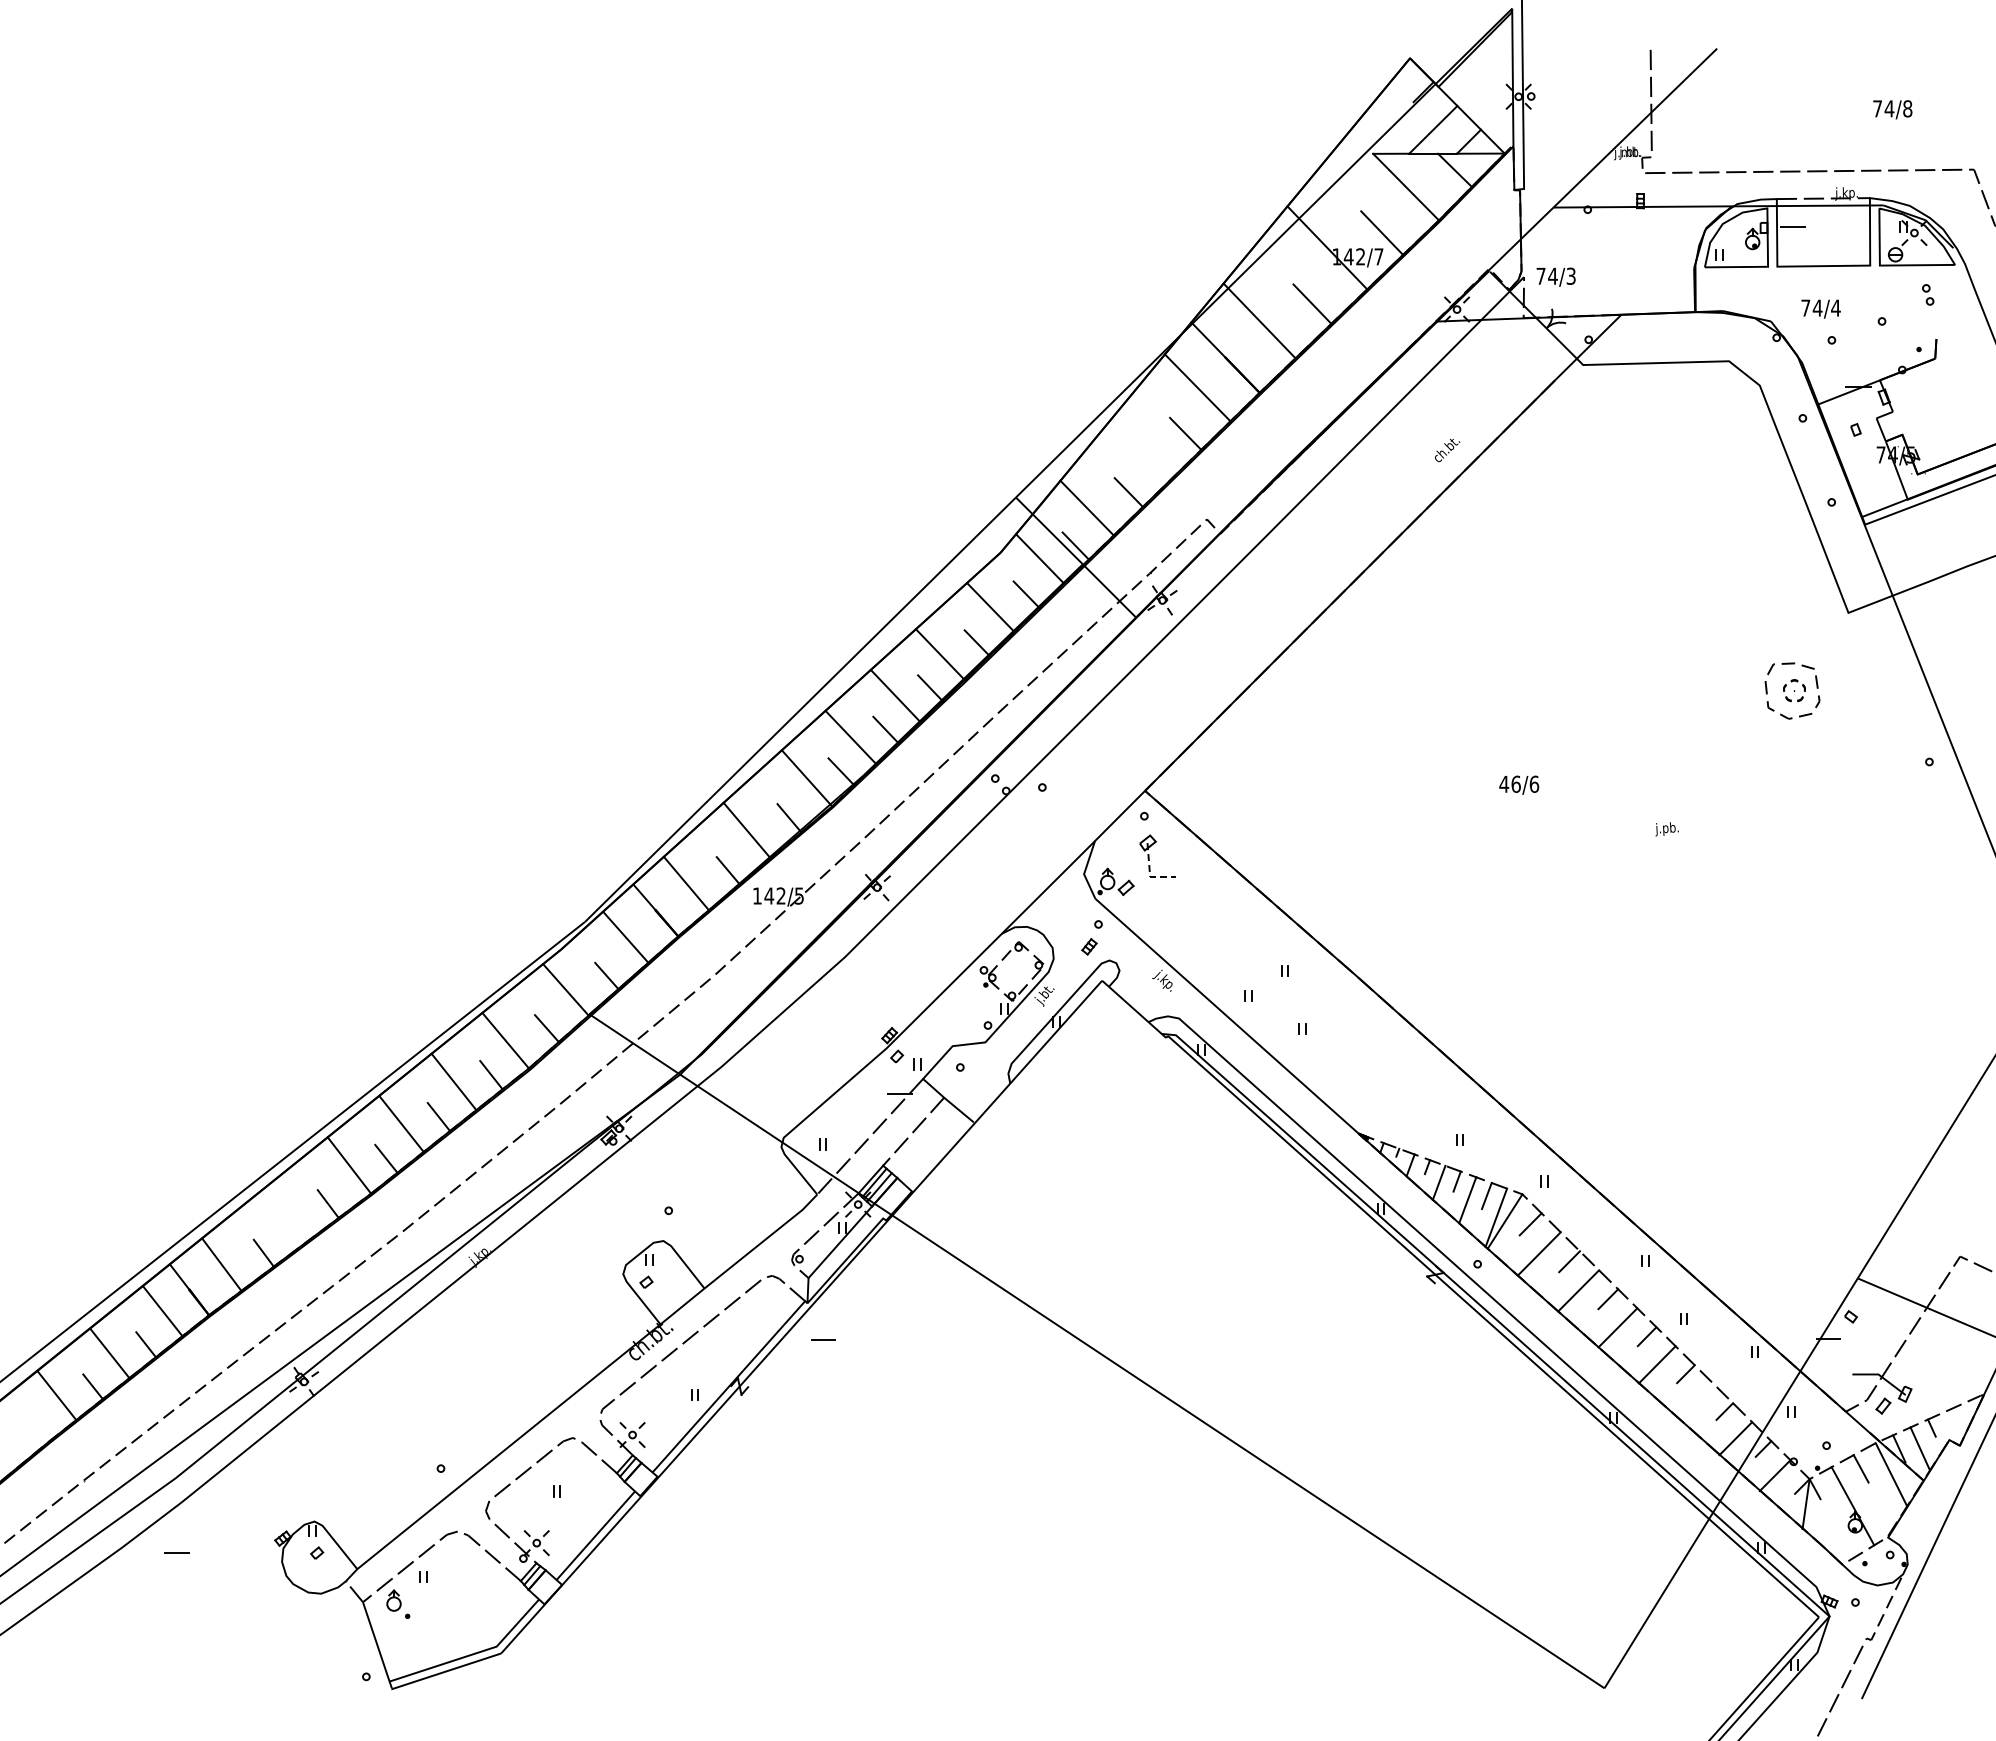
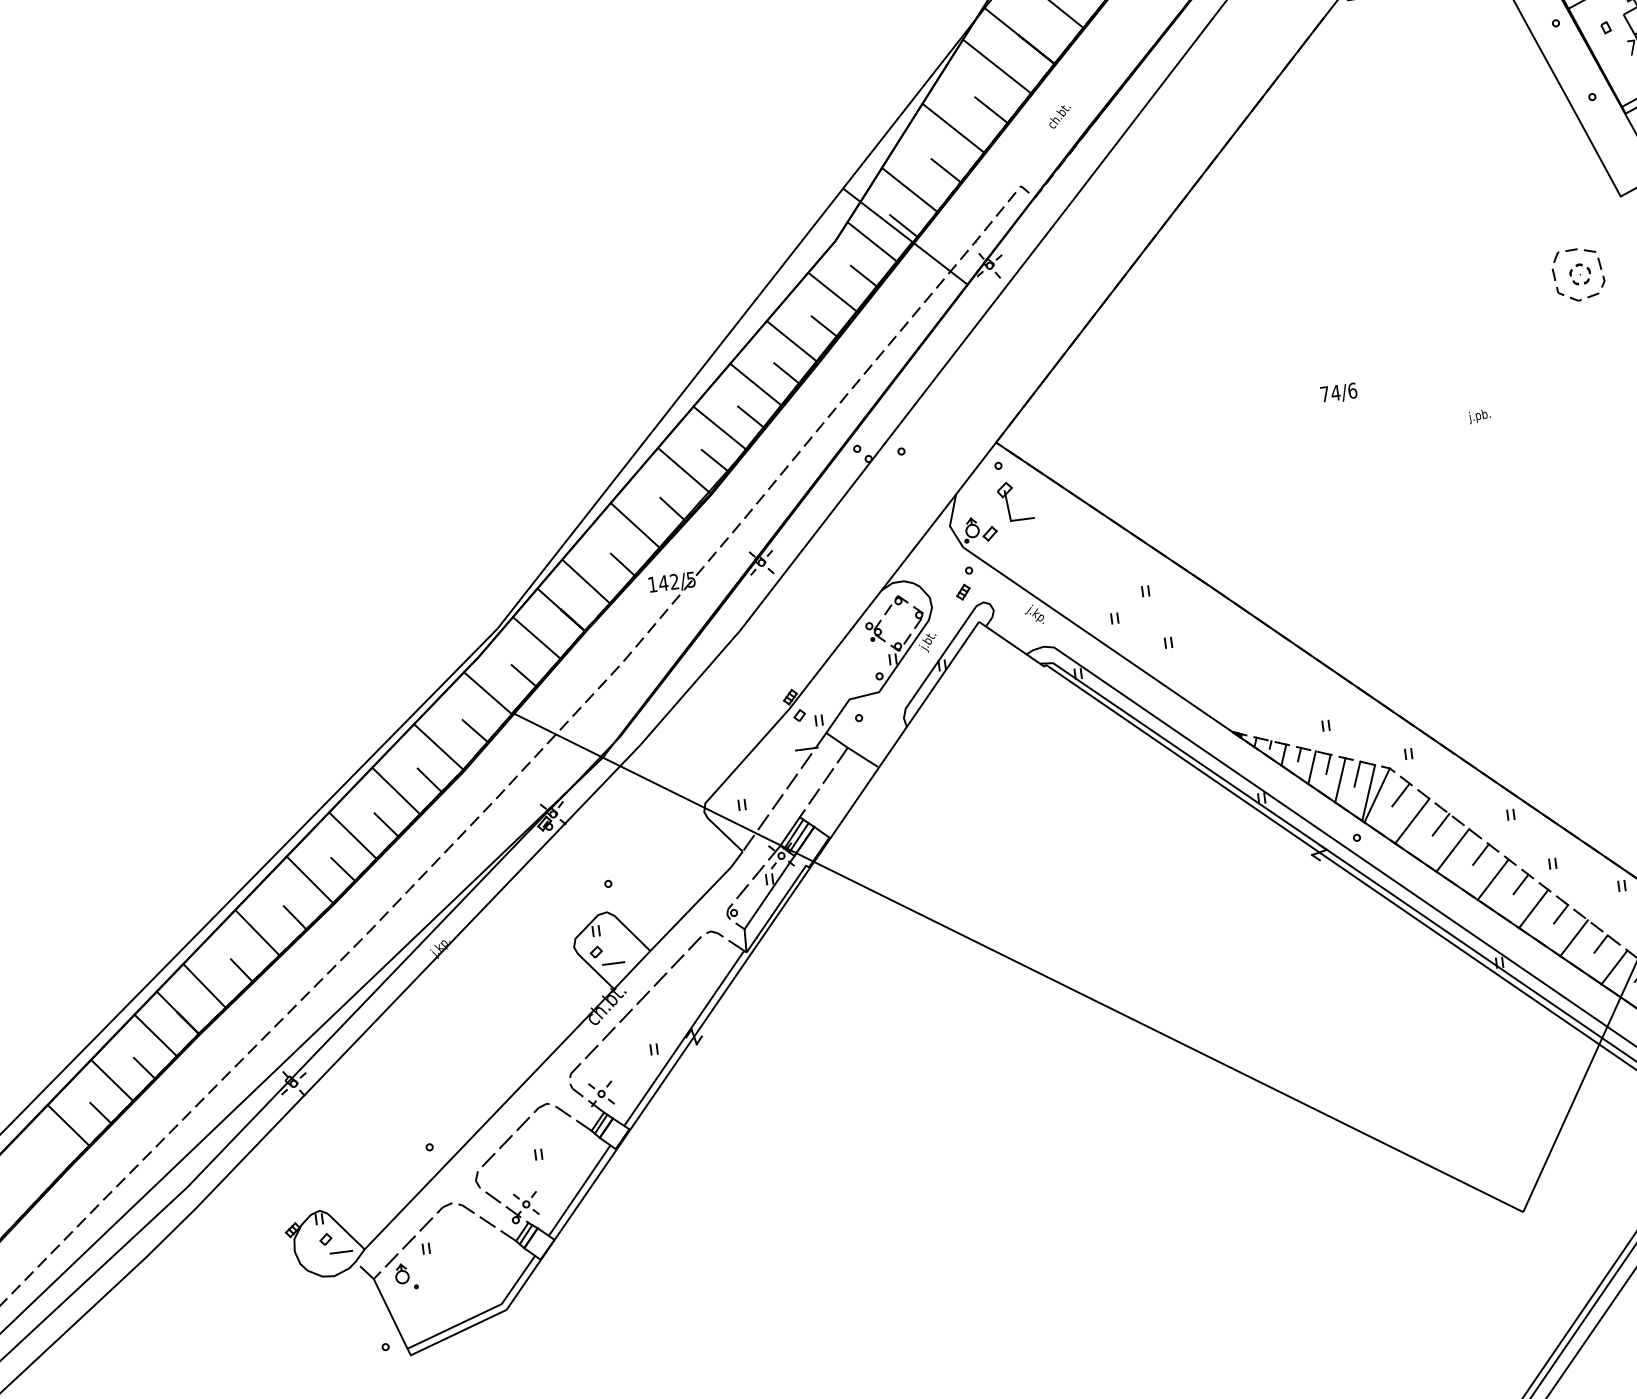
line: (1142, 447) -> (953, 127), added
text: (1447, 450) -> (1060, 116), moved
text: (1510, 783) -> (1330, 392), 46/6 -> 74/6
line: (1149, 873) -> (1009, 517), dashed -> solid
line: (285, 1214) -> (257, 932), added
line: (823, 1339) -> (613, 963), moved
line: (1696, 1401) -> (1573, 938), added
line: (176, 1552) -> (340, 1251), moved

